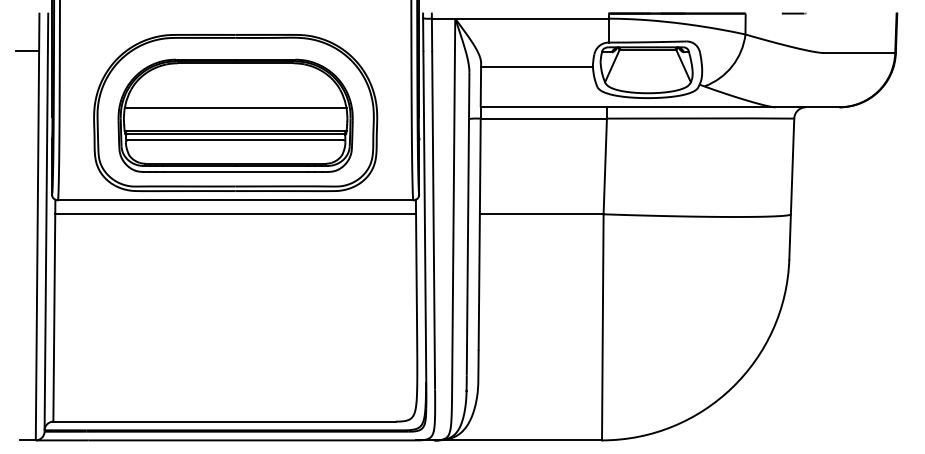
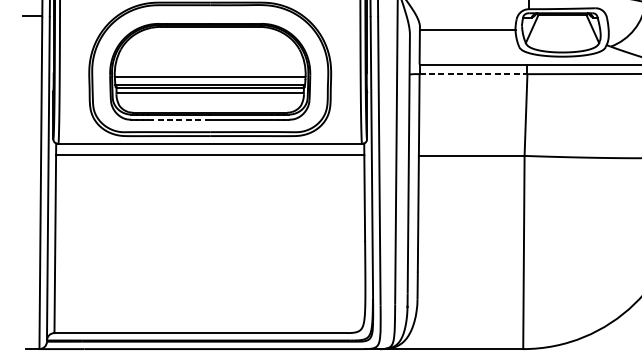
line: (235, 108) -> (210, 77), moved
line: (544, 118) -> (474, 74), solid -> dashed
line: (199, 171) -> (179, 119), solid -> dashed

